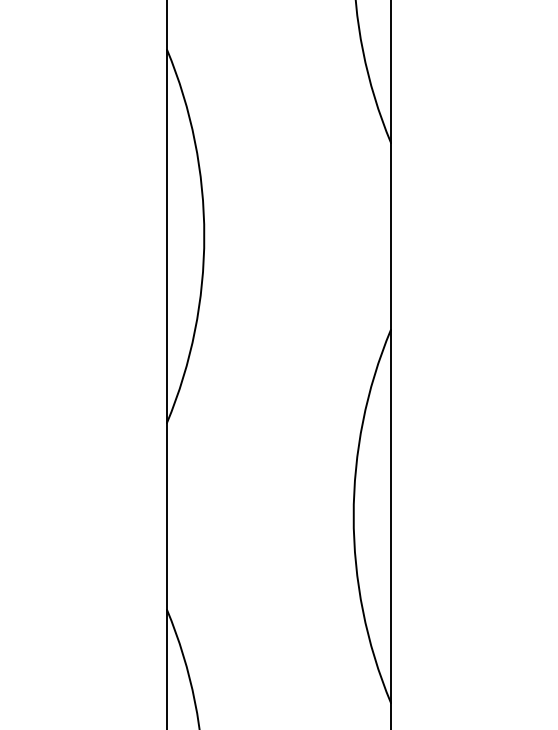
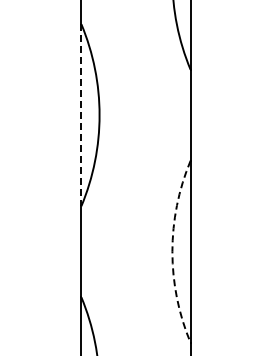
line: (167, 236) -> (81, 115), solid -> dashed
arc: (353, 515) -> (172, 251), solid -> dashed

